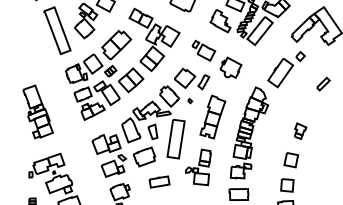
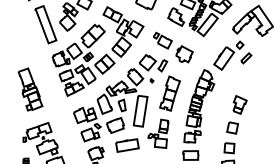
part: (323, 84) -> (246, 58), moved
part: (299, 130) -> (239, 104), size x1.43
part: (159, 182) -> (127, 145), size x1.43

